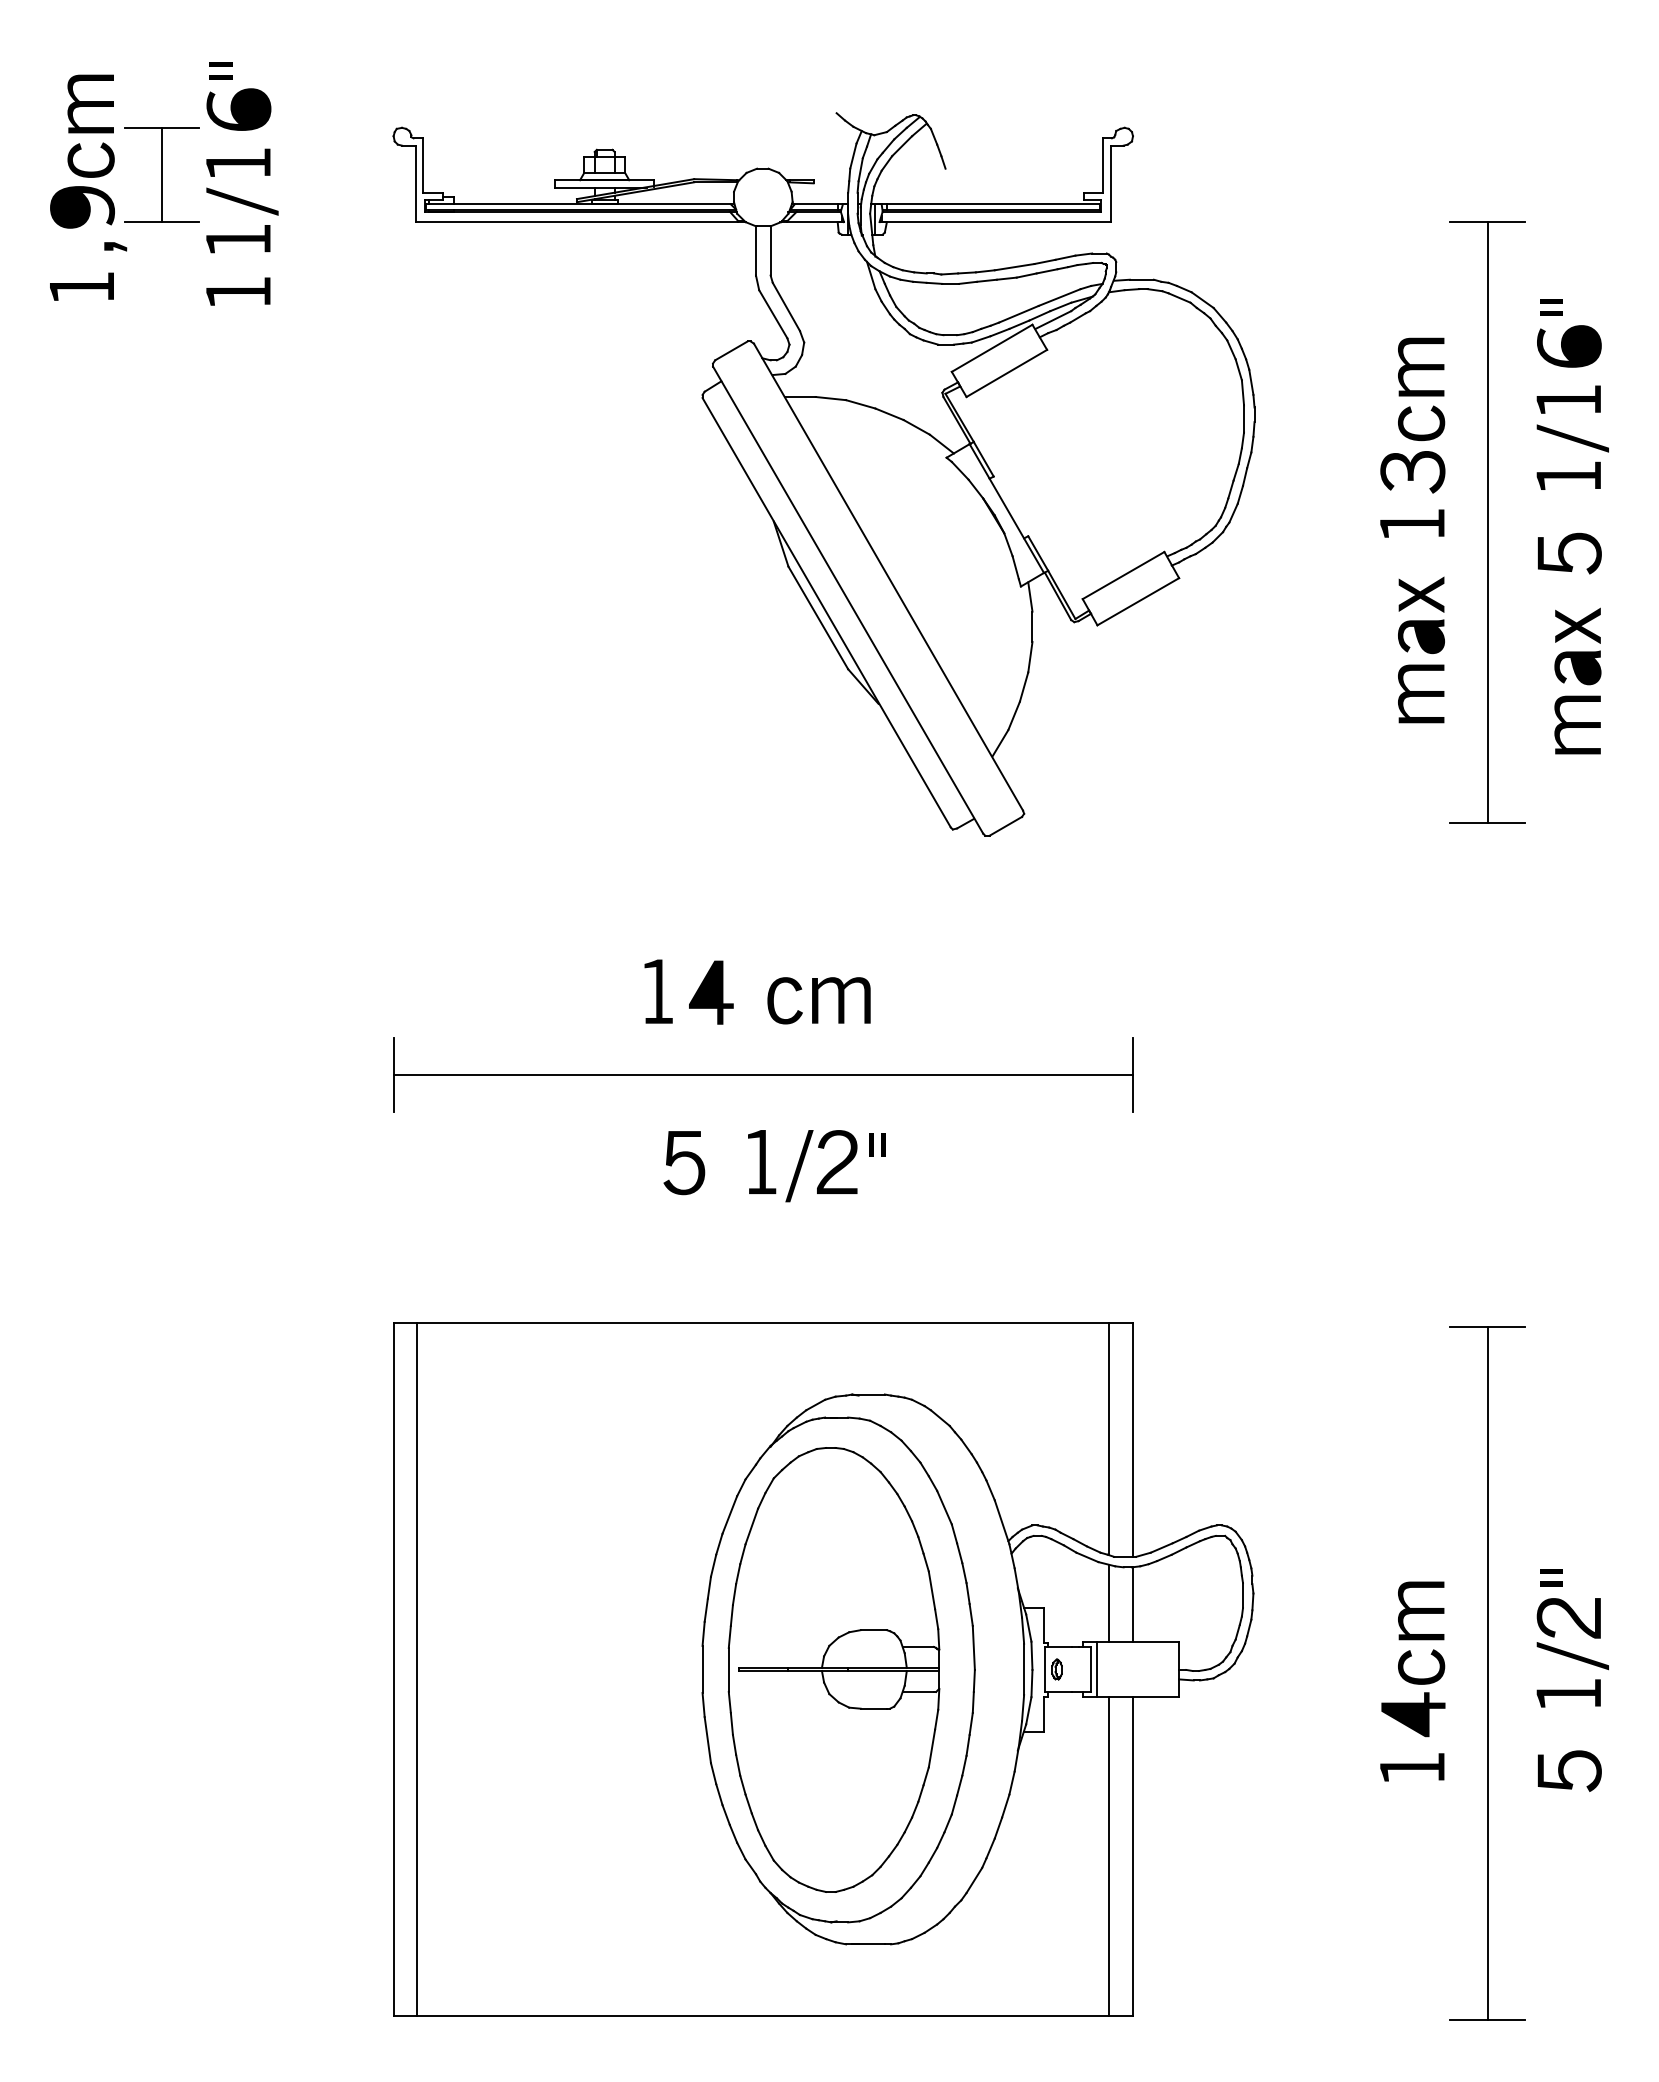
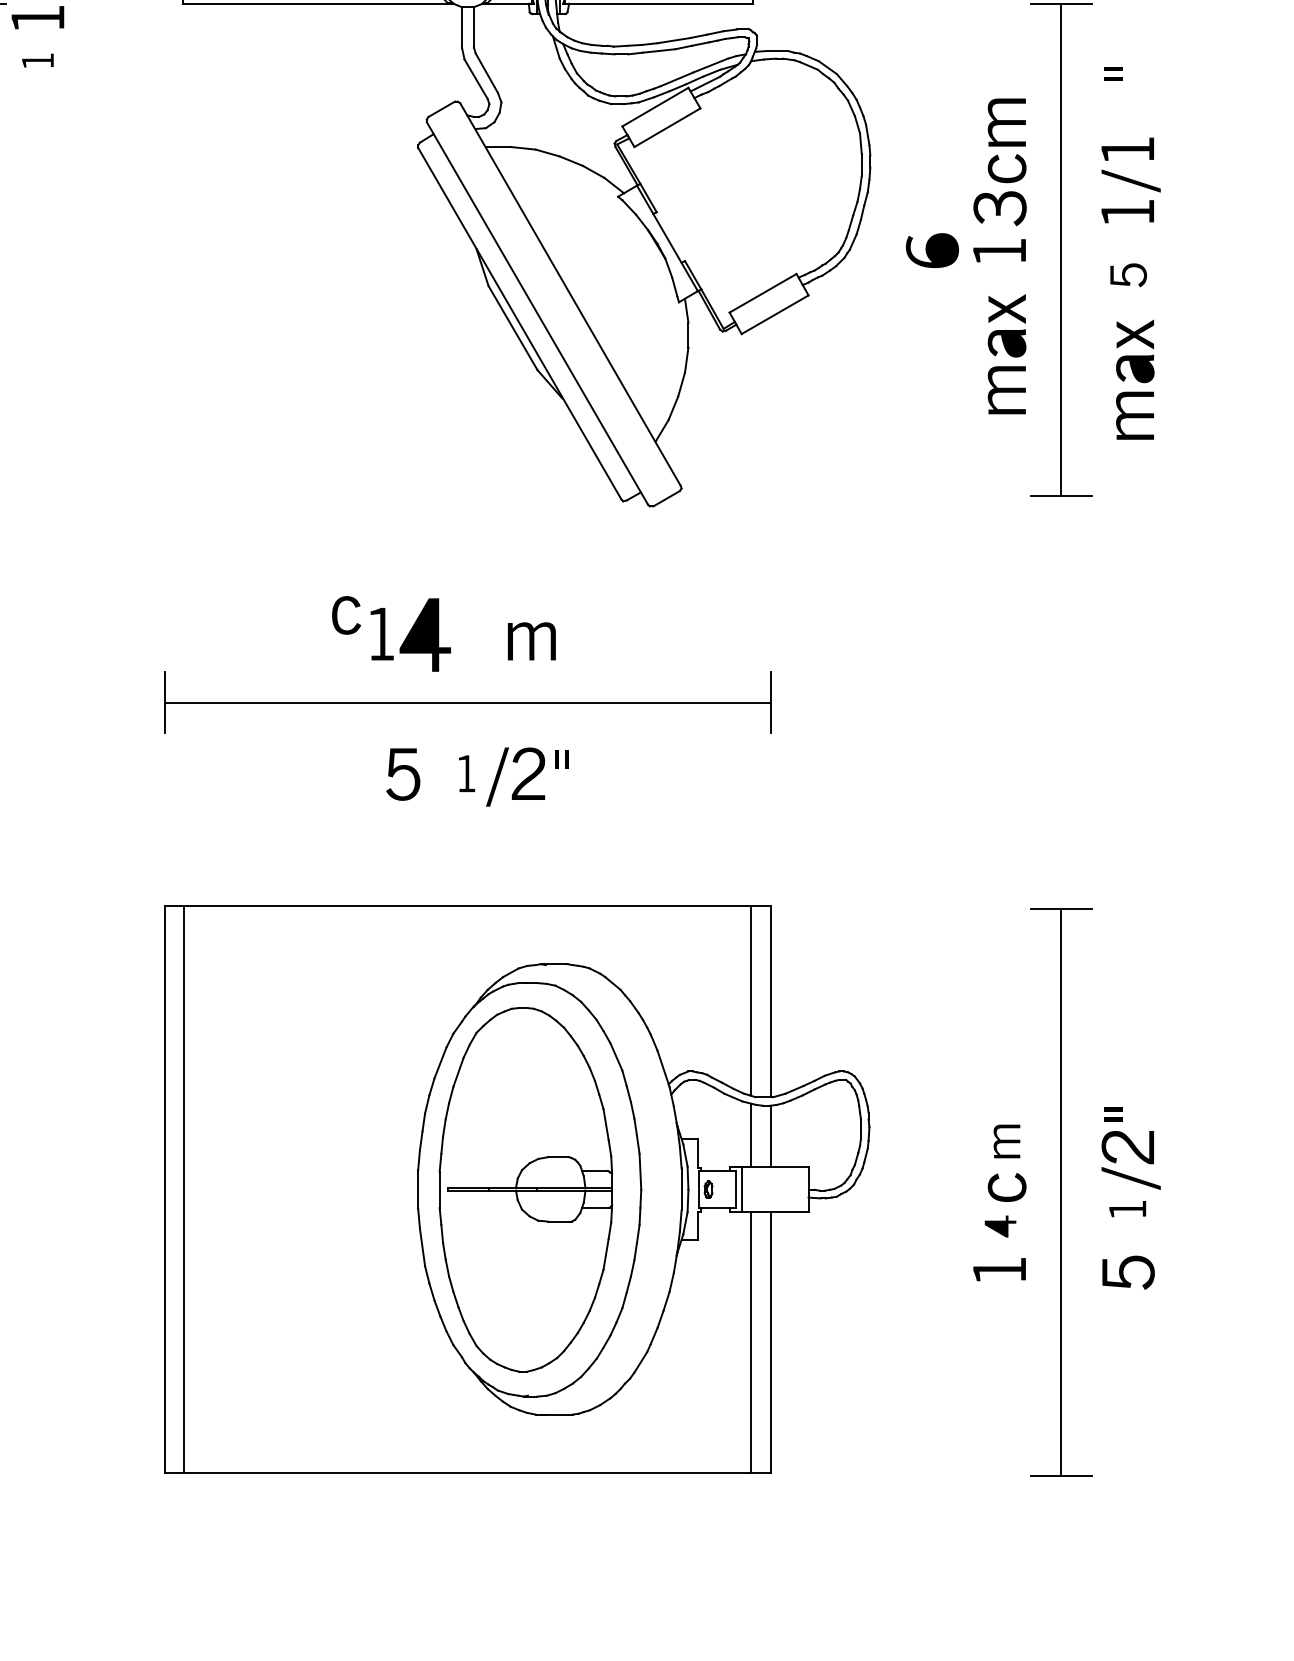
part: (238, 291) -> (38, 60), size x0.6
part: (1569, 346) -> (932, 250), moved
part: (1569, 553) -> (1128, 275), size x0.7
part: (711, 992) -> (425, 634), size x1.4
part: (773, 1000) -> (337, 615), moved
part: (762, 1161) -> (467, 773), size x0.7
part: (1421, 1610) -> (1007, 1141), size x0.7
part: (1568, 1693) -> (1127, 1209), size x0.7
part: (1413, 1714) -> (1000, 1226), size x0.6

